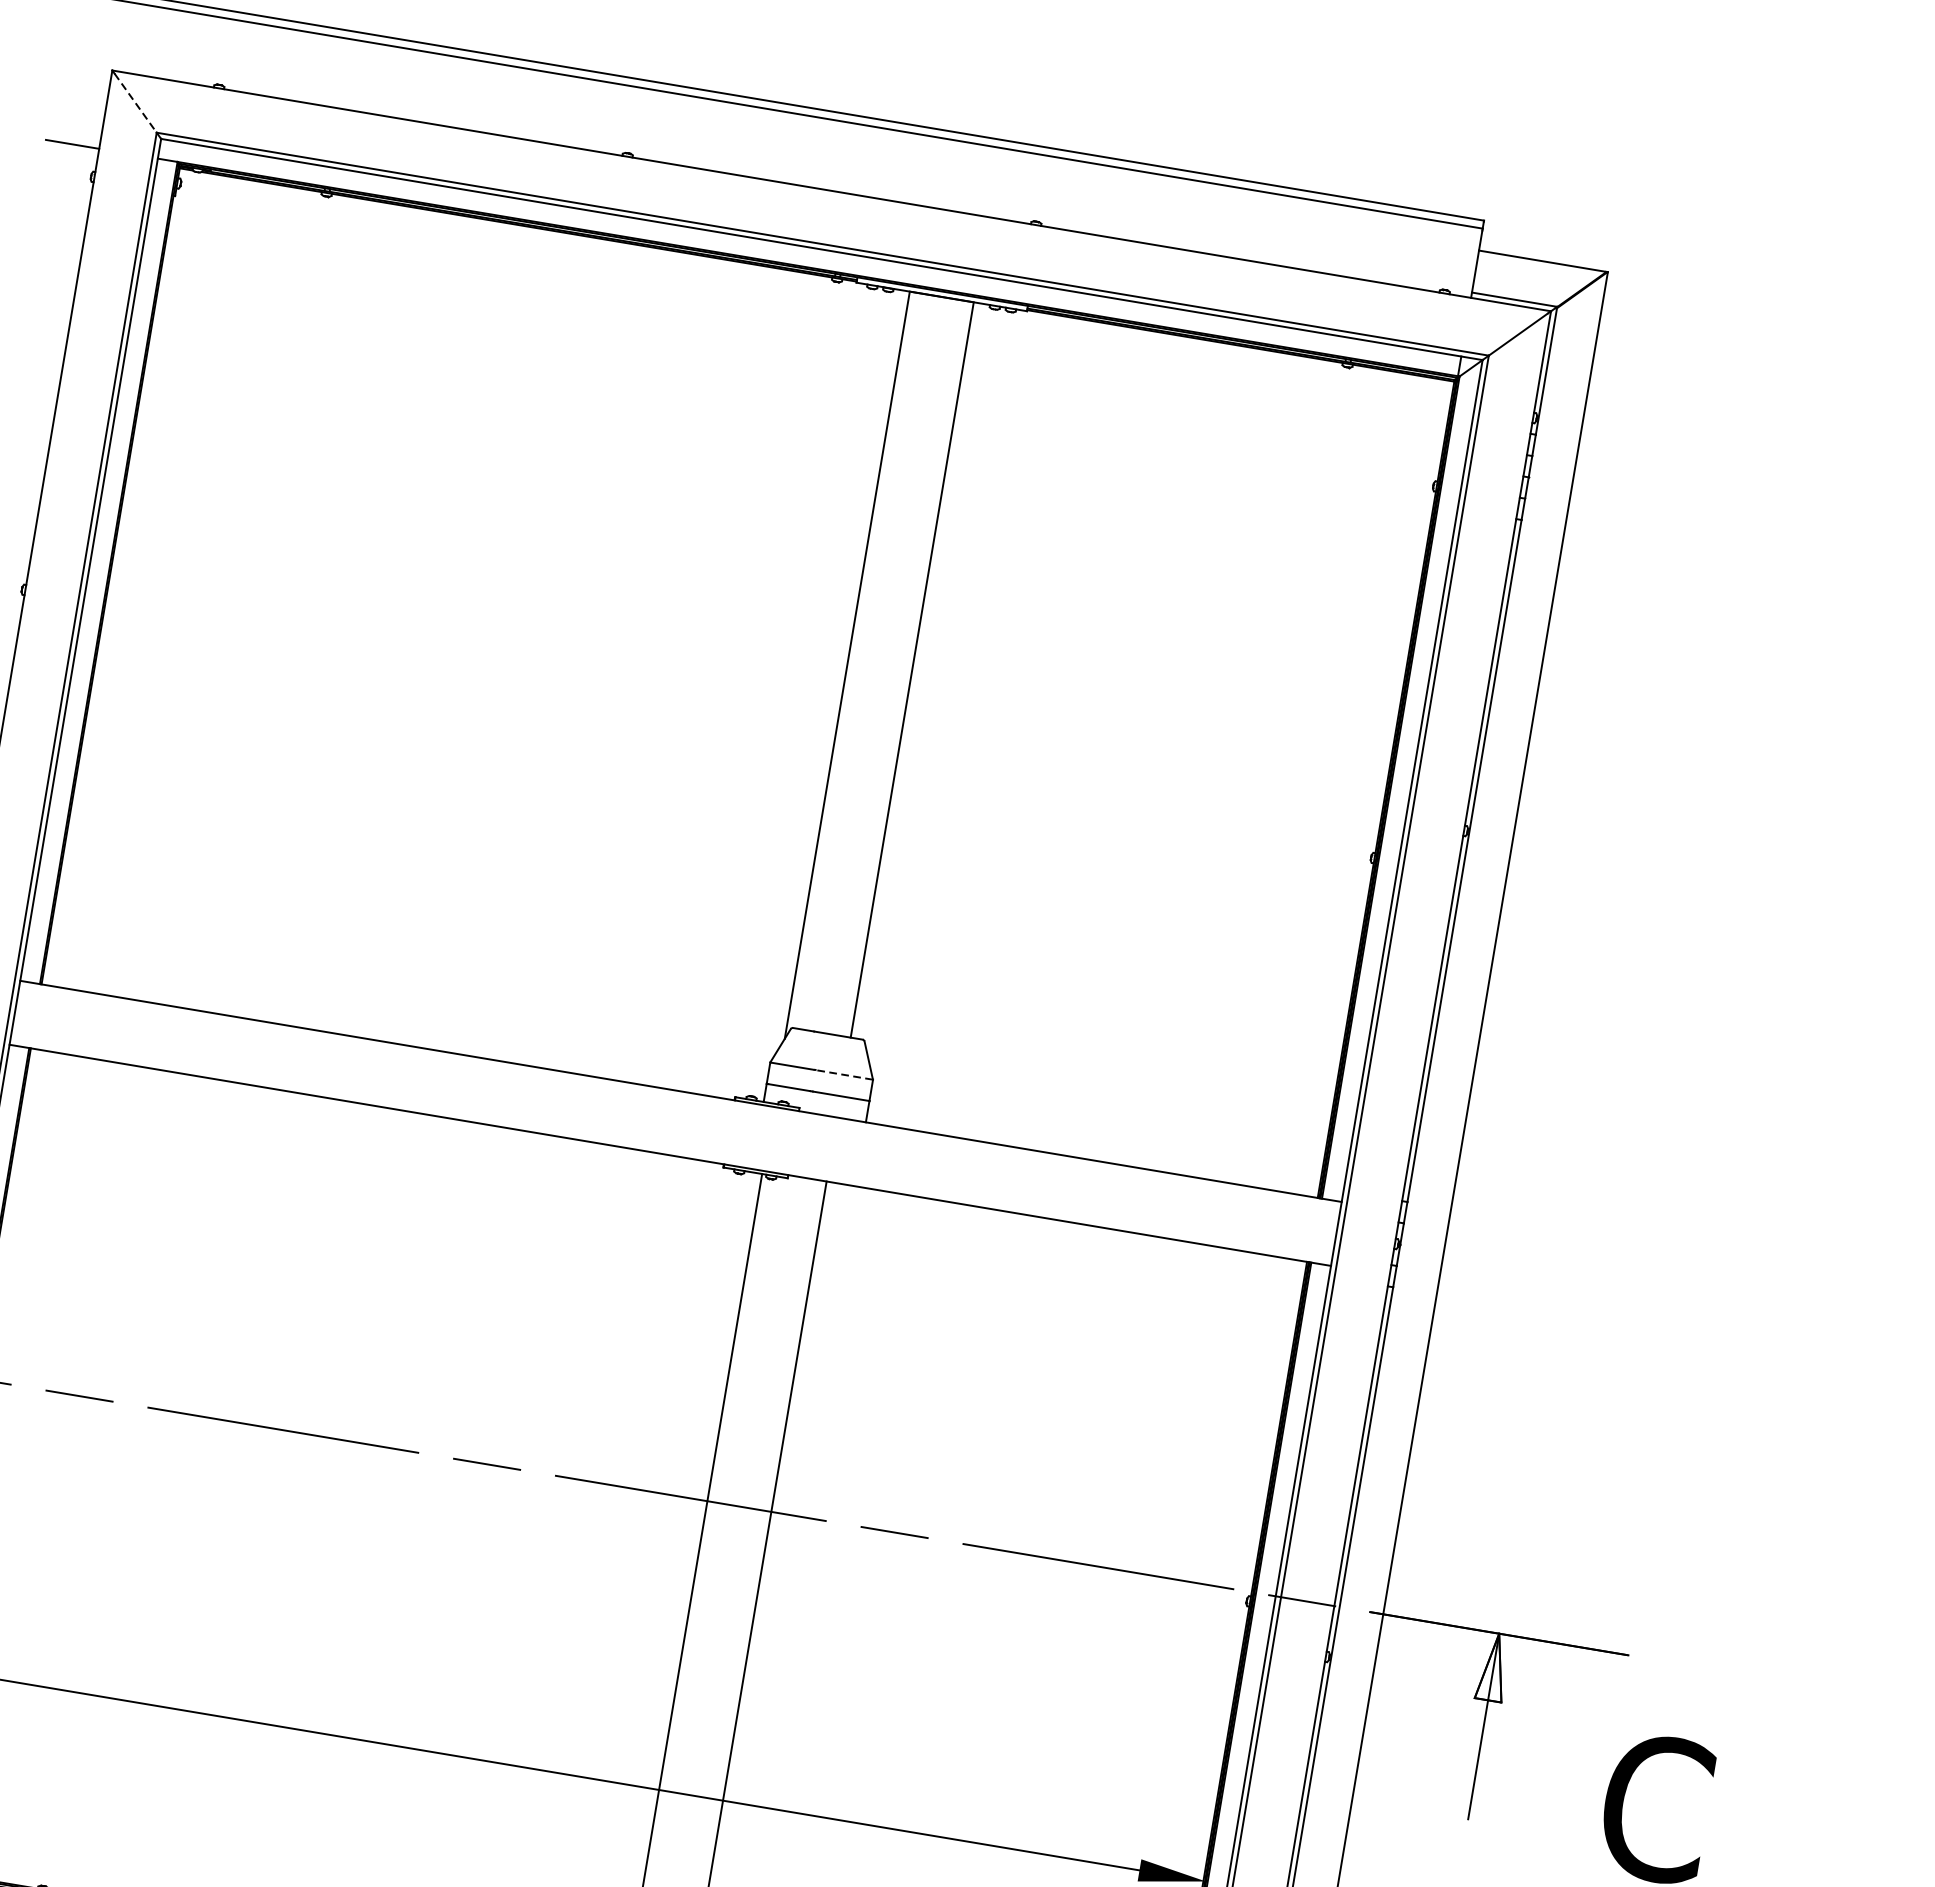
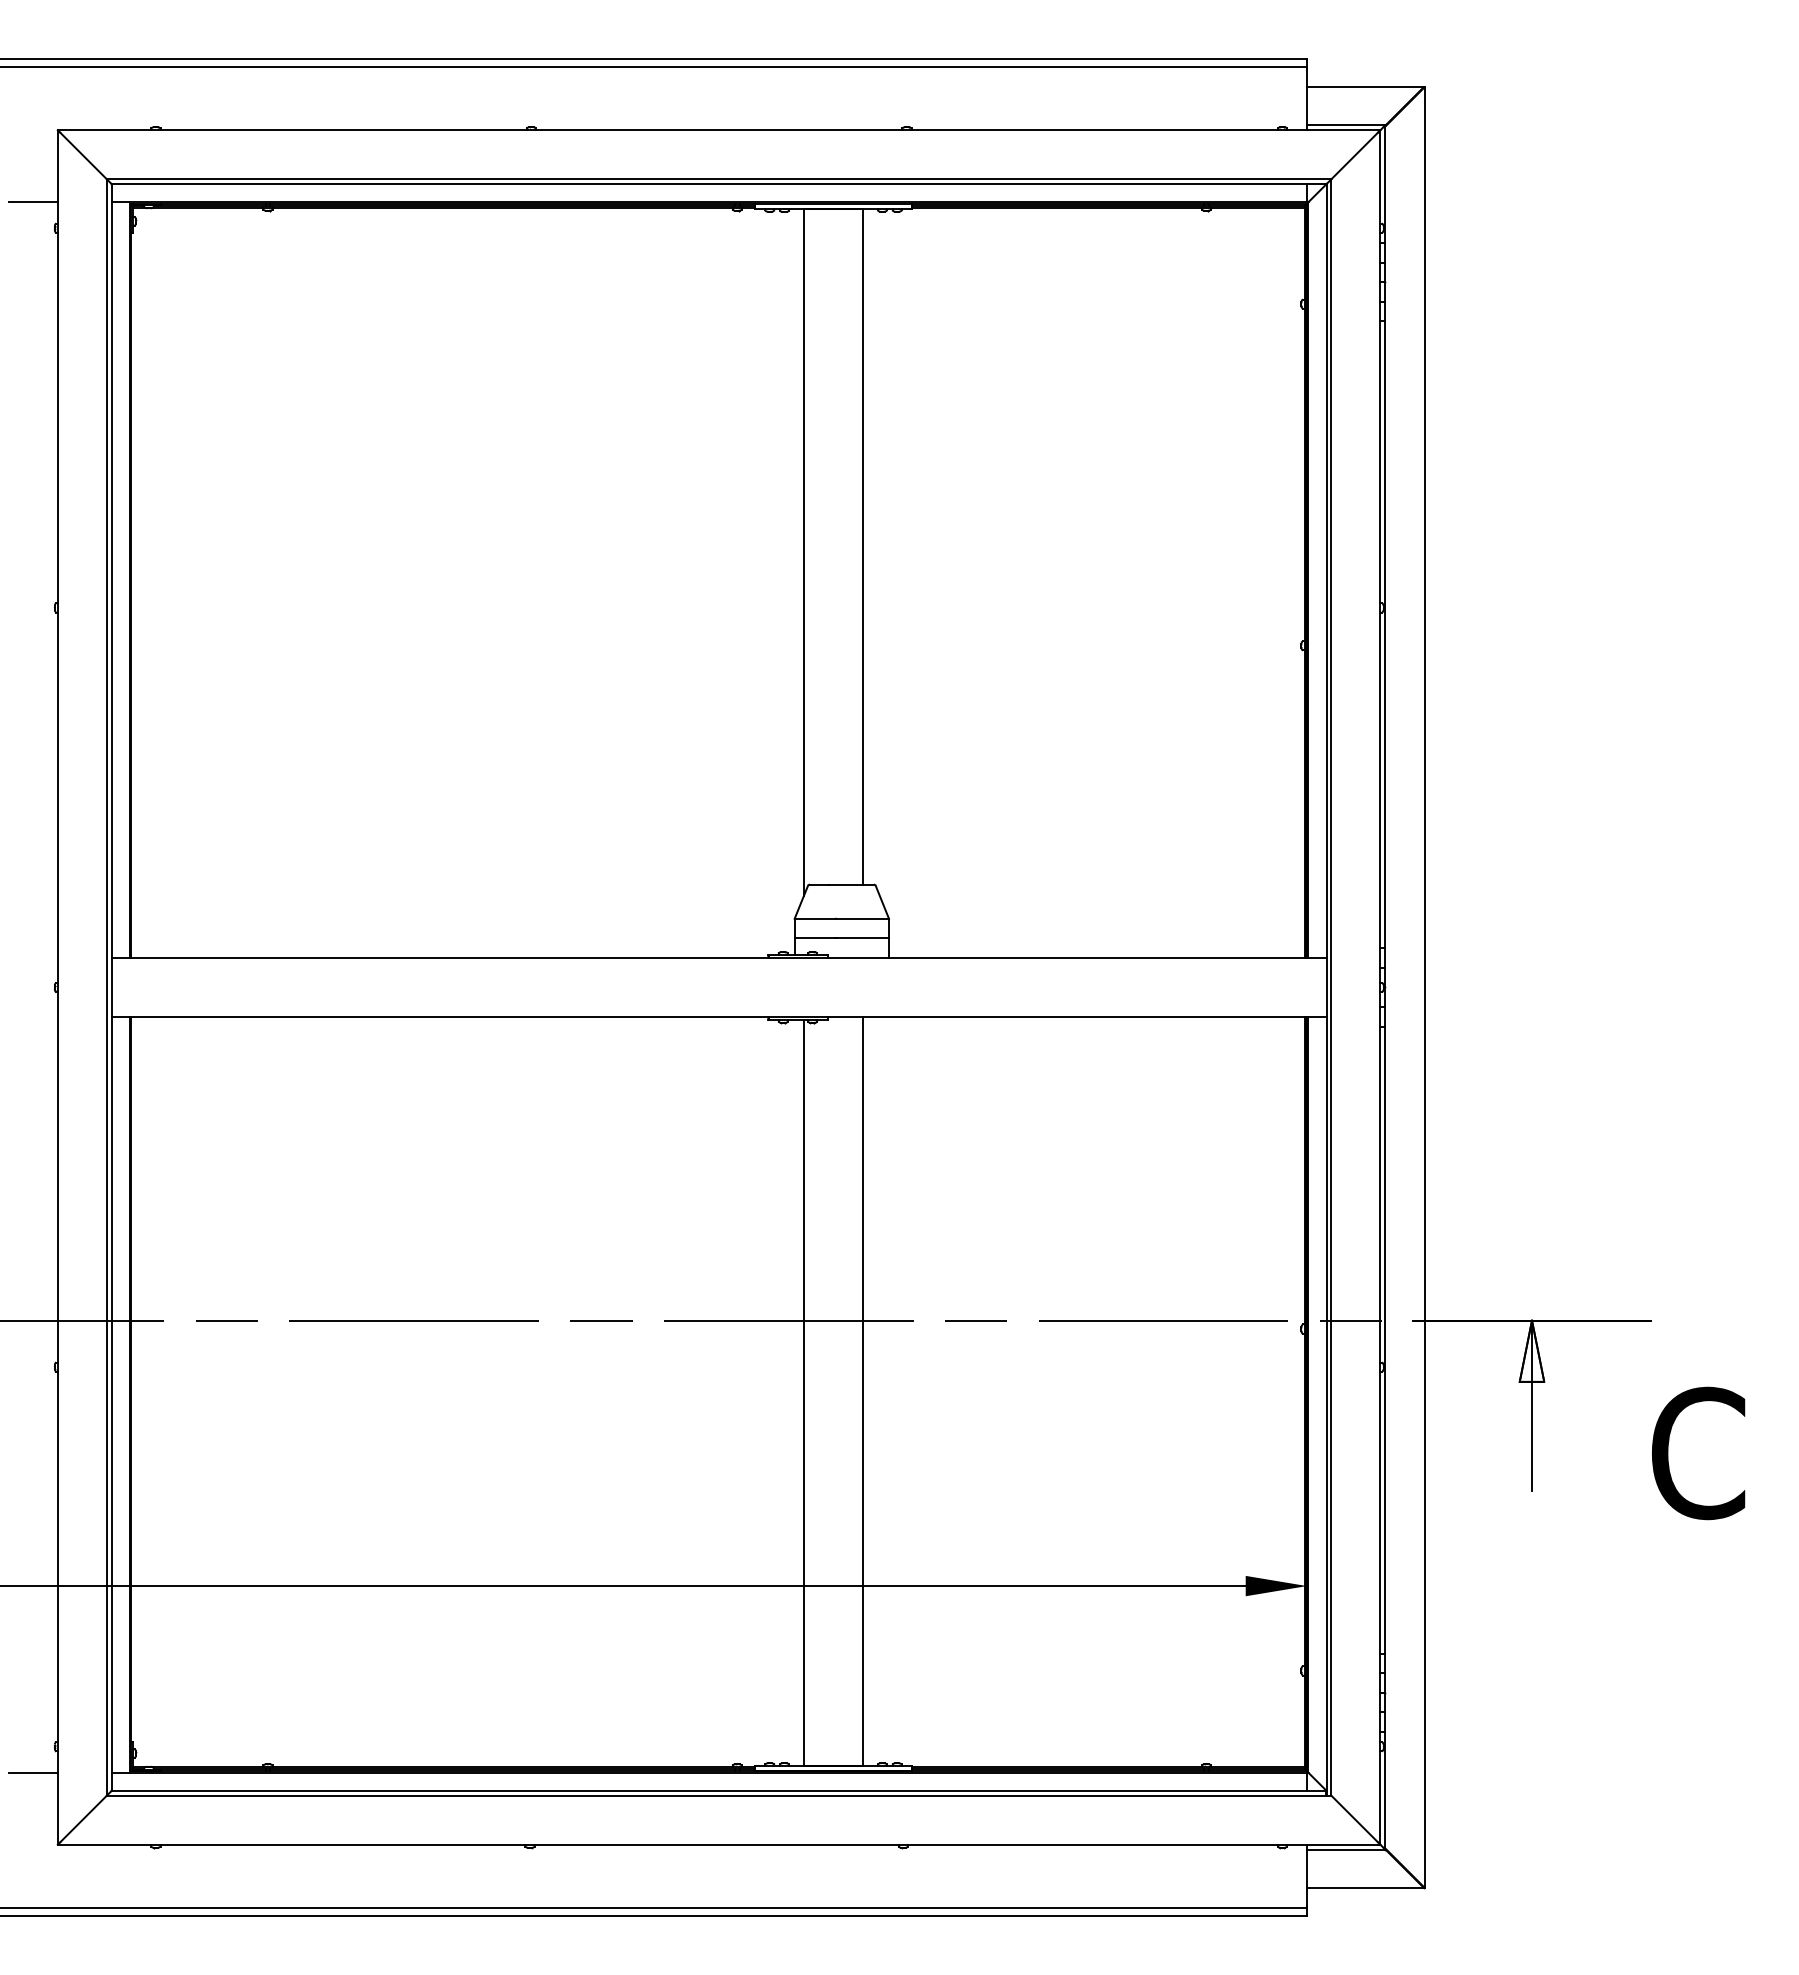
line: (135, 102) -> (83, 155), dashed -> solid
line: (845, 1074) -> (863, 918), dashed -> solid

